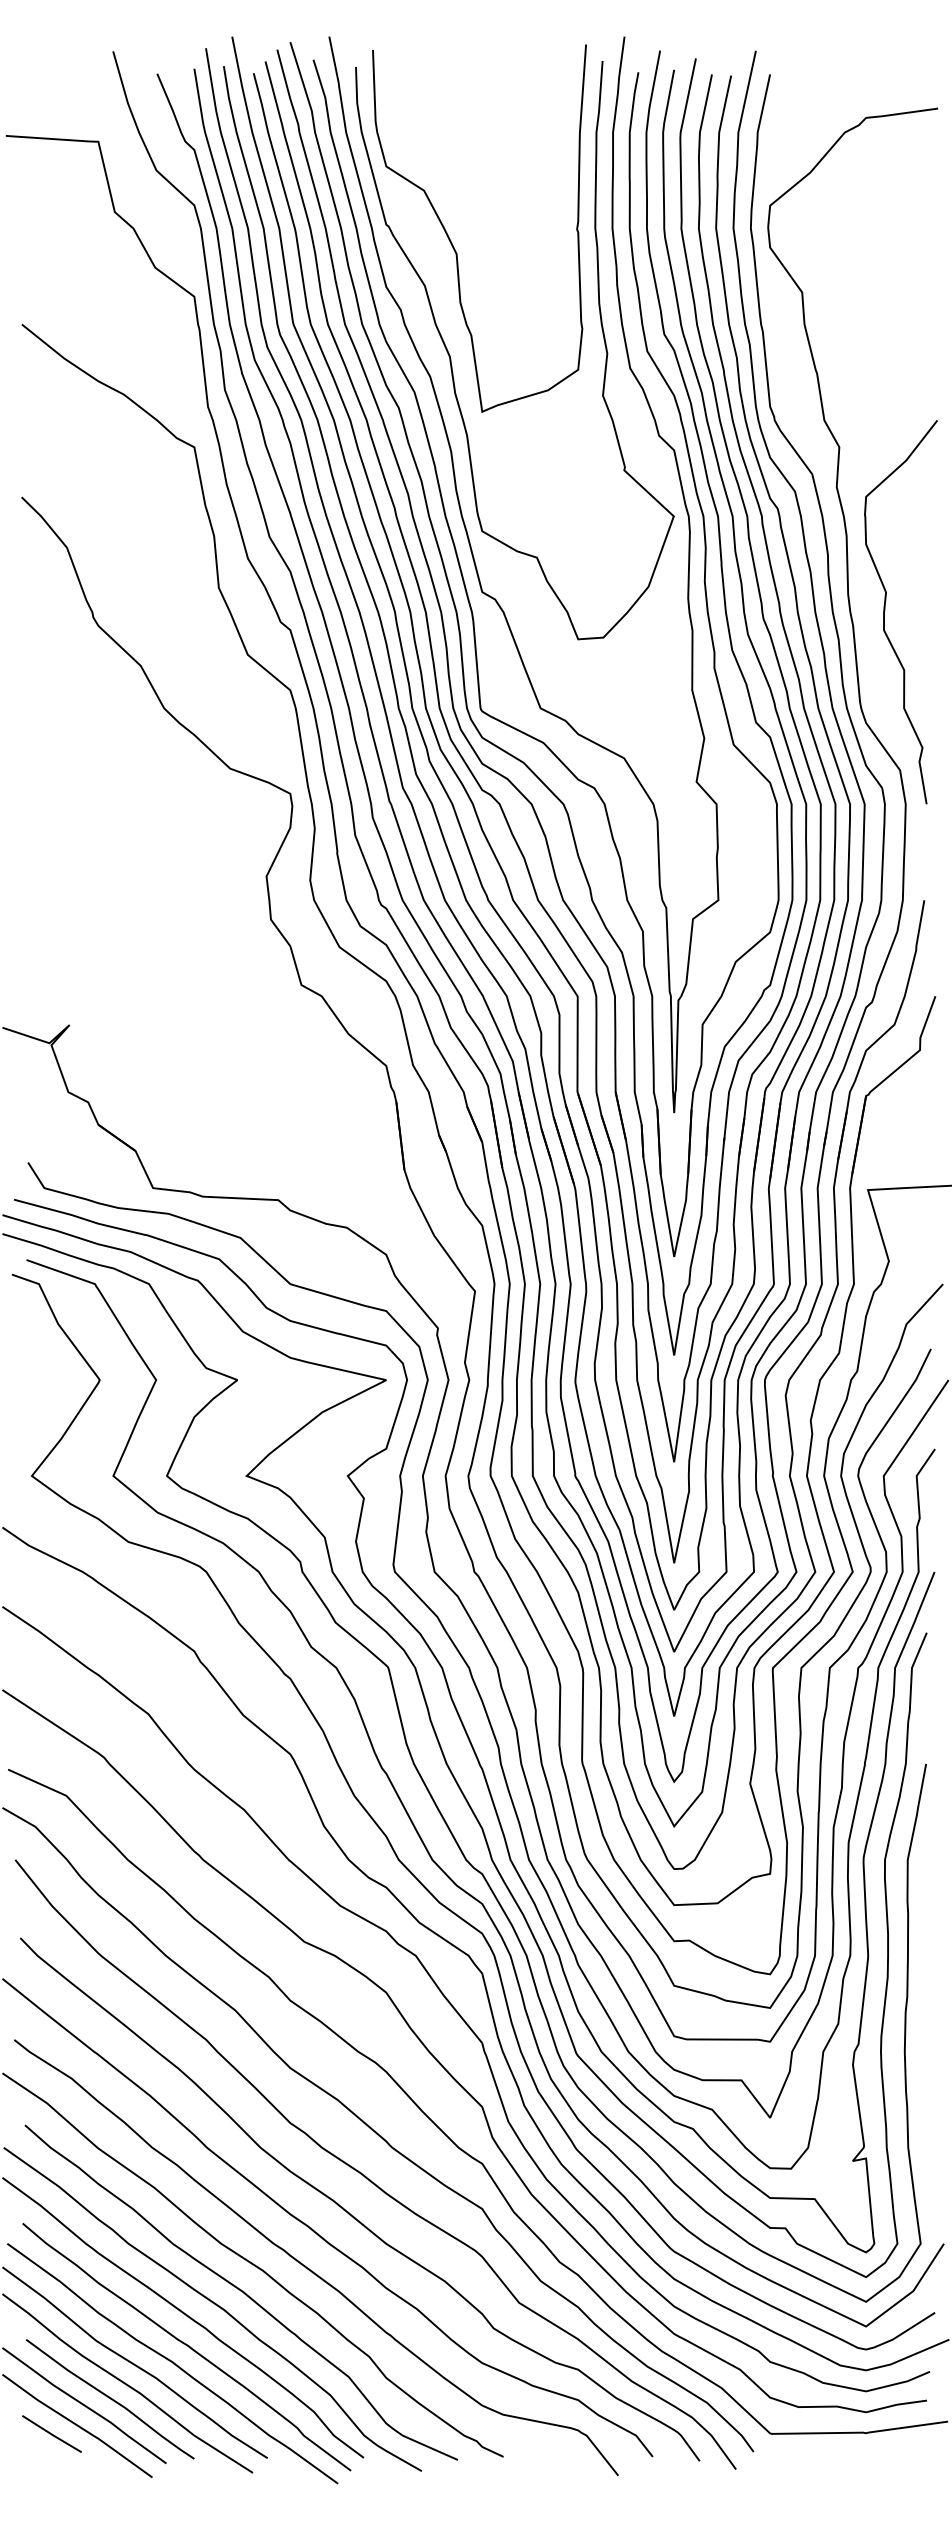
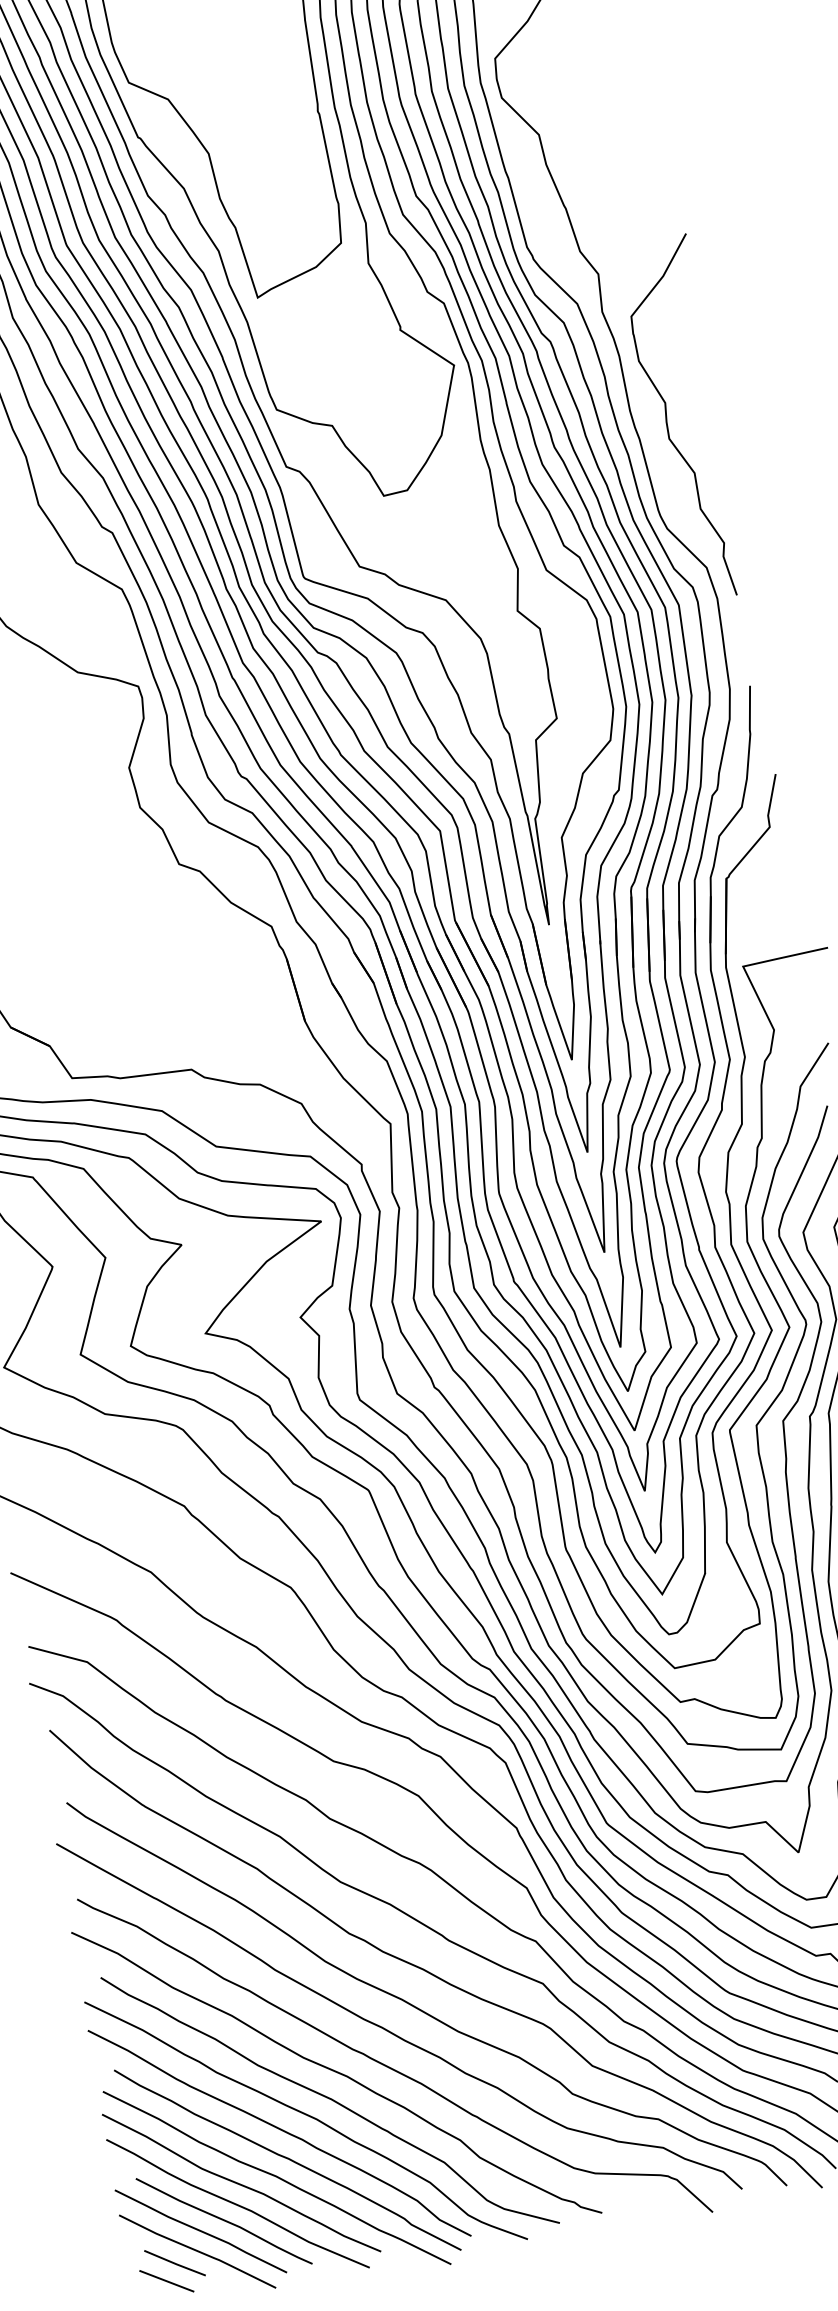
line: (40, 2451) -> (166, 2281), added

